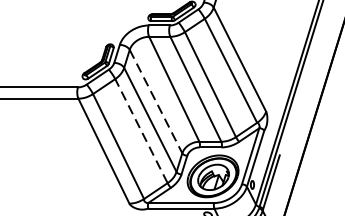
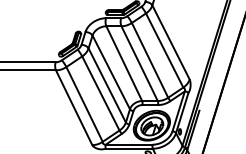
line: (156, 101) -> (111, 72), dashed -> solid
line: (140, 131) -> (100, 93), dashed -> solid

